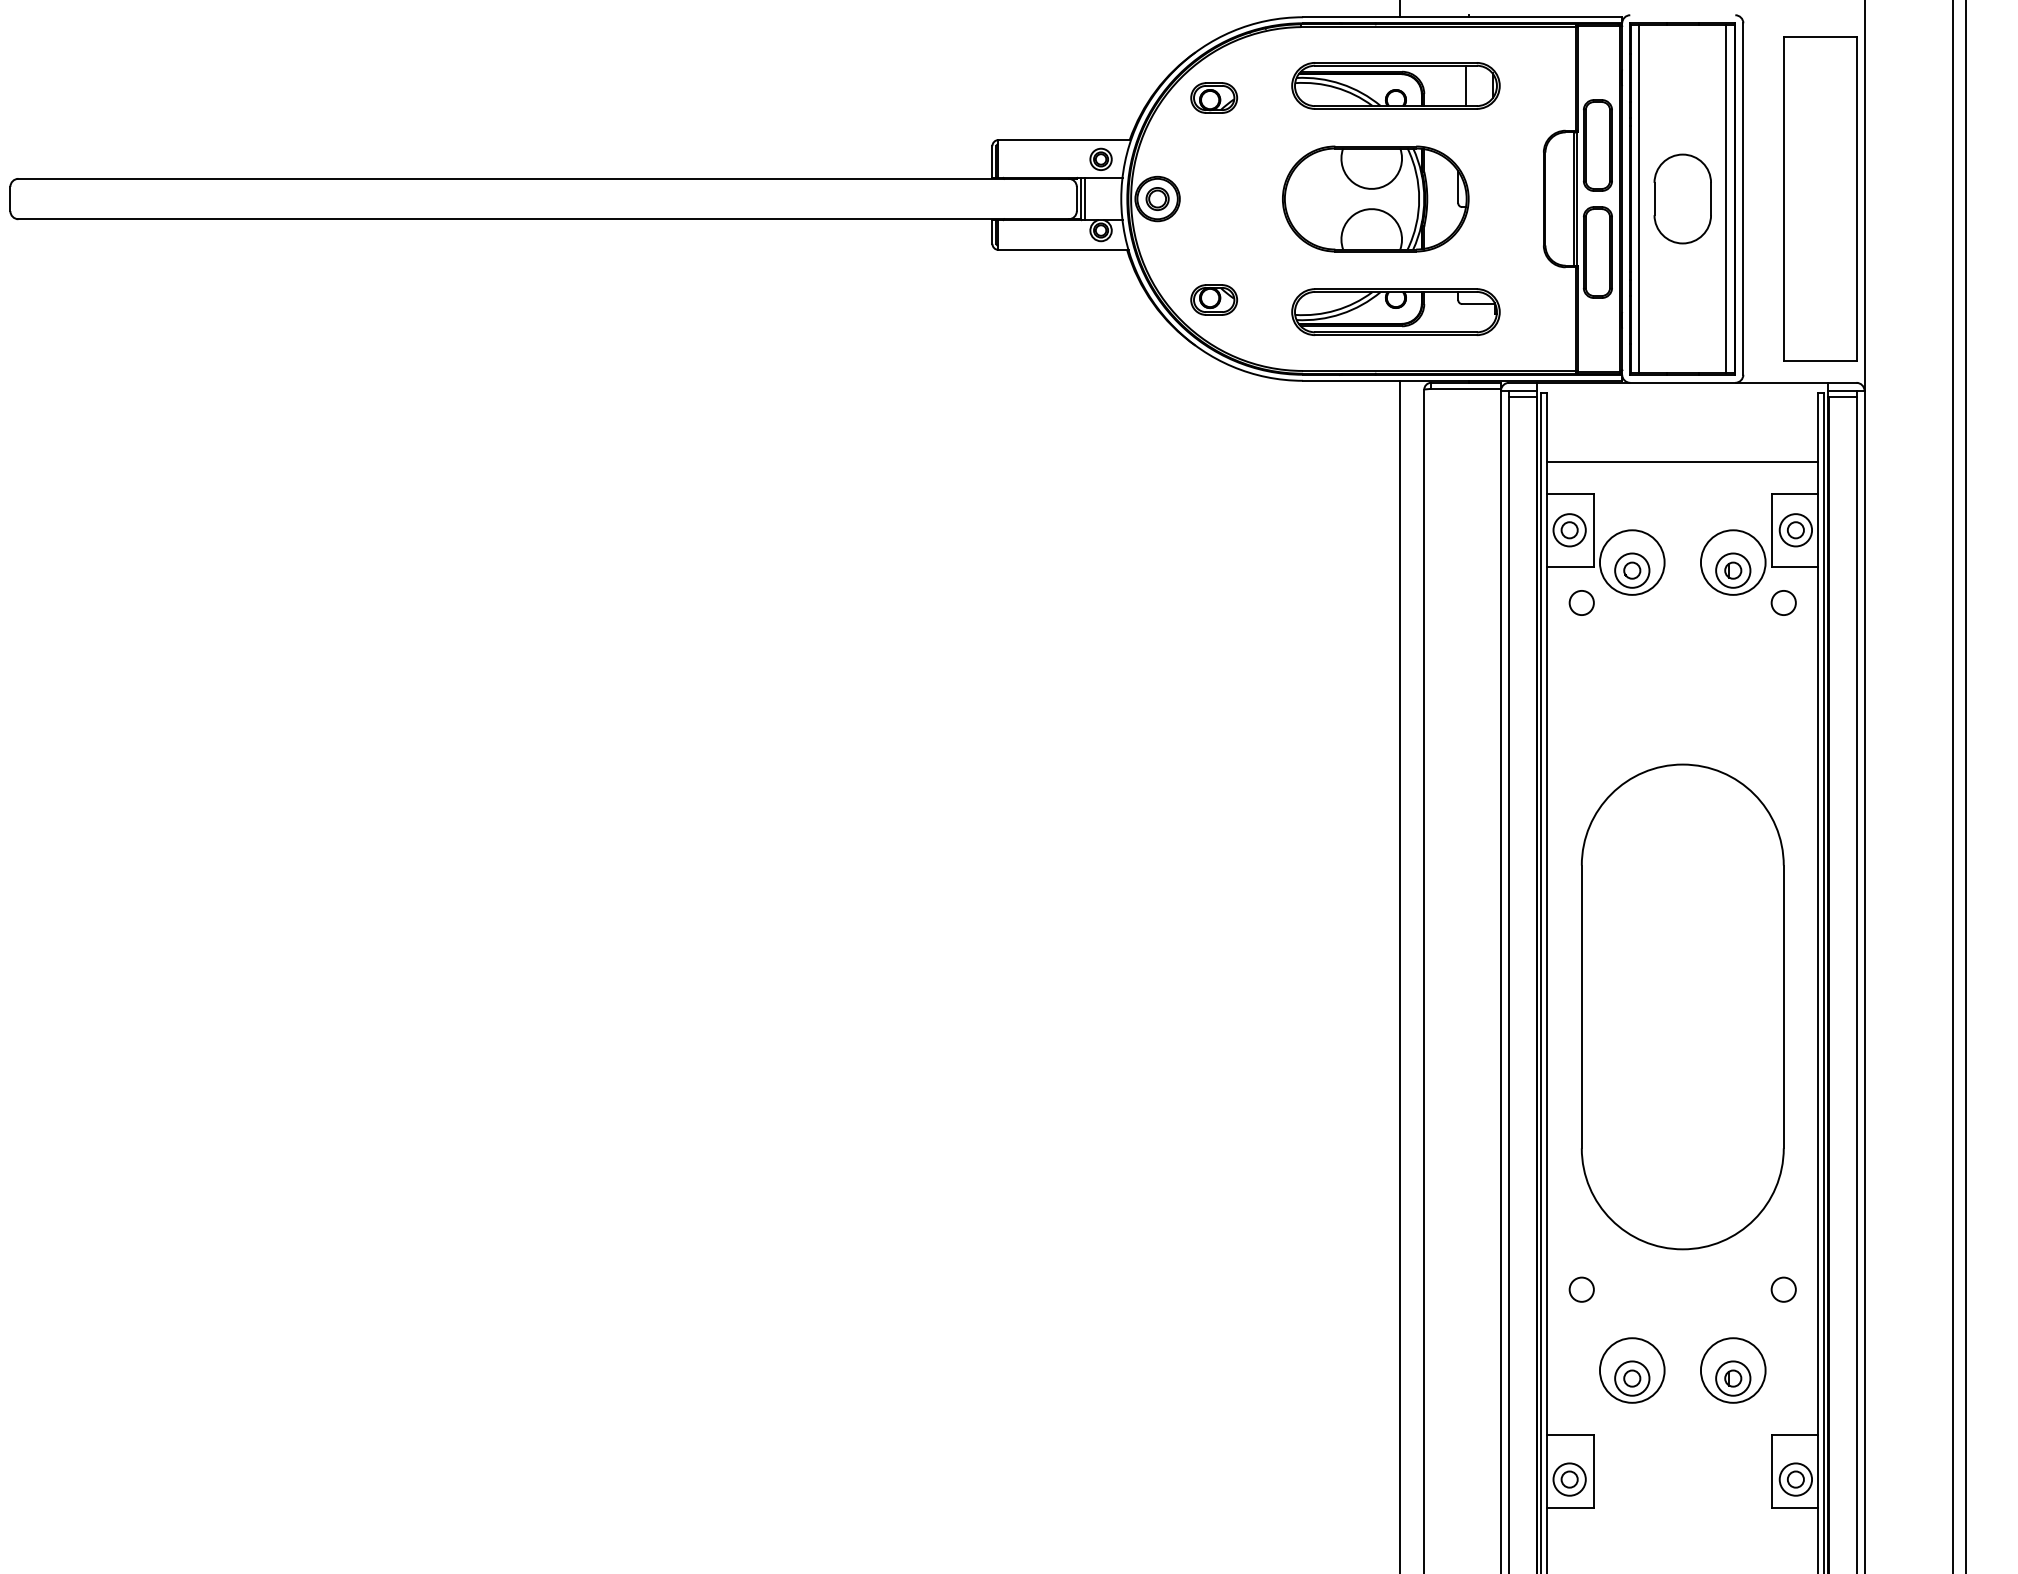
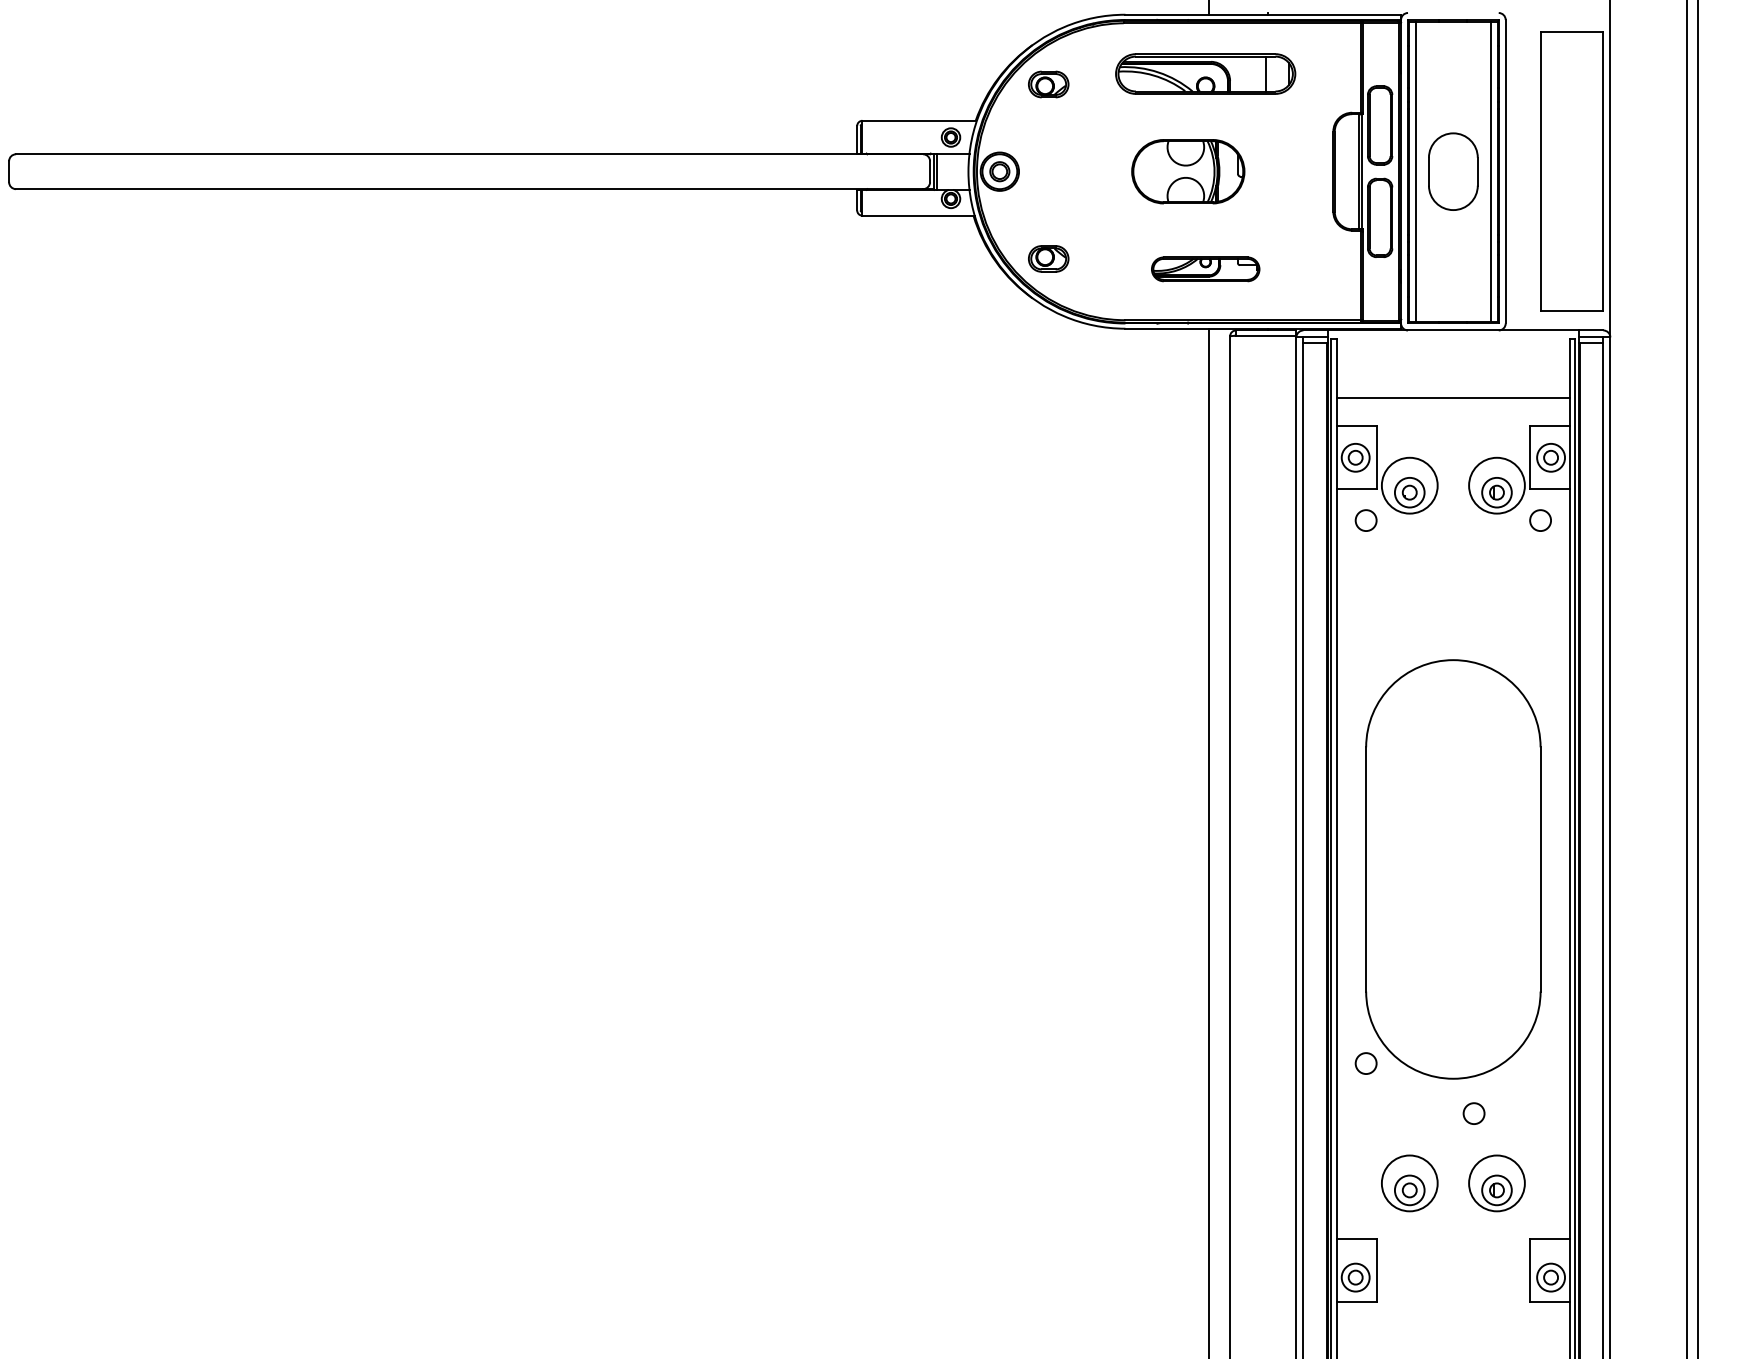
part: (1375, 198) -> (1188, 171), size x0.7
part: (1395, 311) -> (1205, 268), size x0.6
circle: (1581, 1289) -> (1365, 1063), moved
circle: (1783, 1289) -> (1473, 1113), moved

